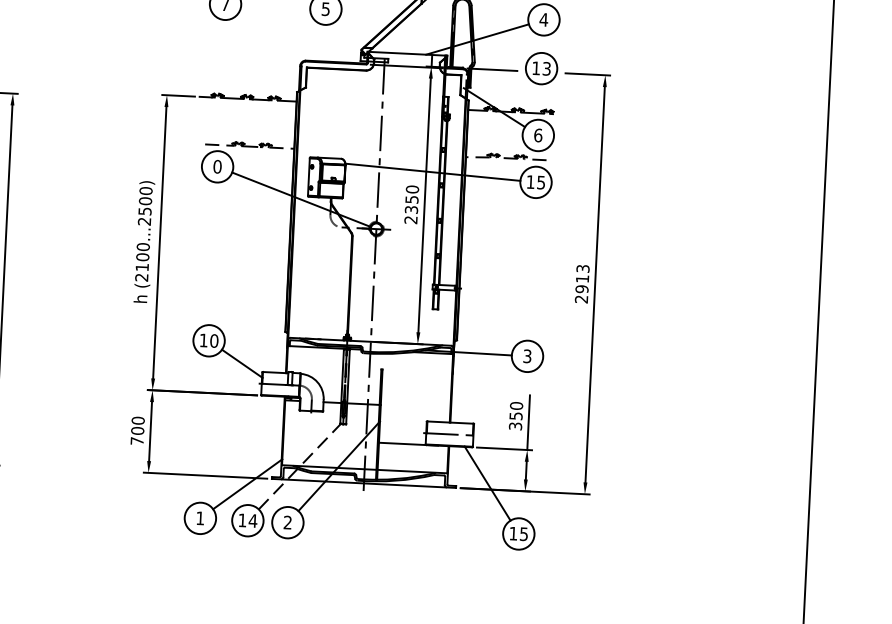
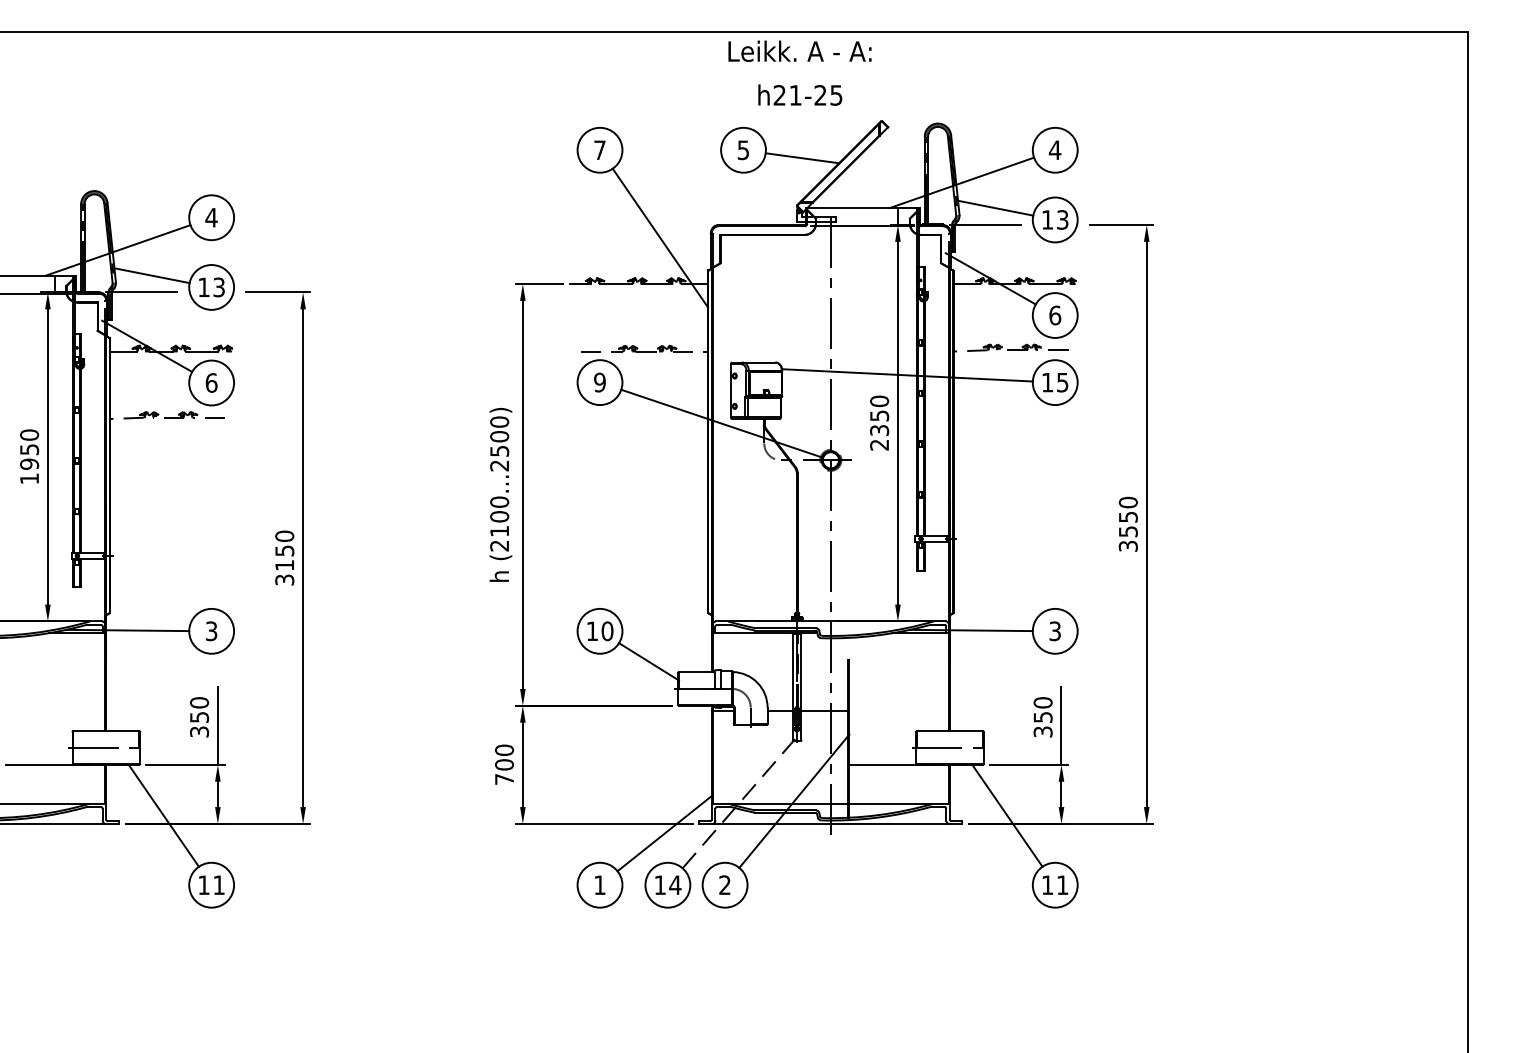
line: (366, 17) -> (802, 158), added
line: (500, 57) -> (995, 207), added
line: (264, 67) -> (660, 237), added
text: (217, 166) -> (599, 382), 0 -> 9
text: (581, 283) -> (1127, 523), 2913 -> 3550
text: (523, 534) -> (1062, 885), 15 -> 11

